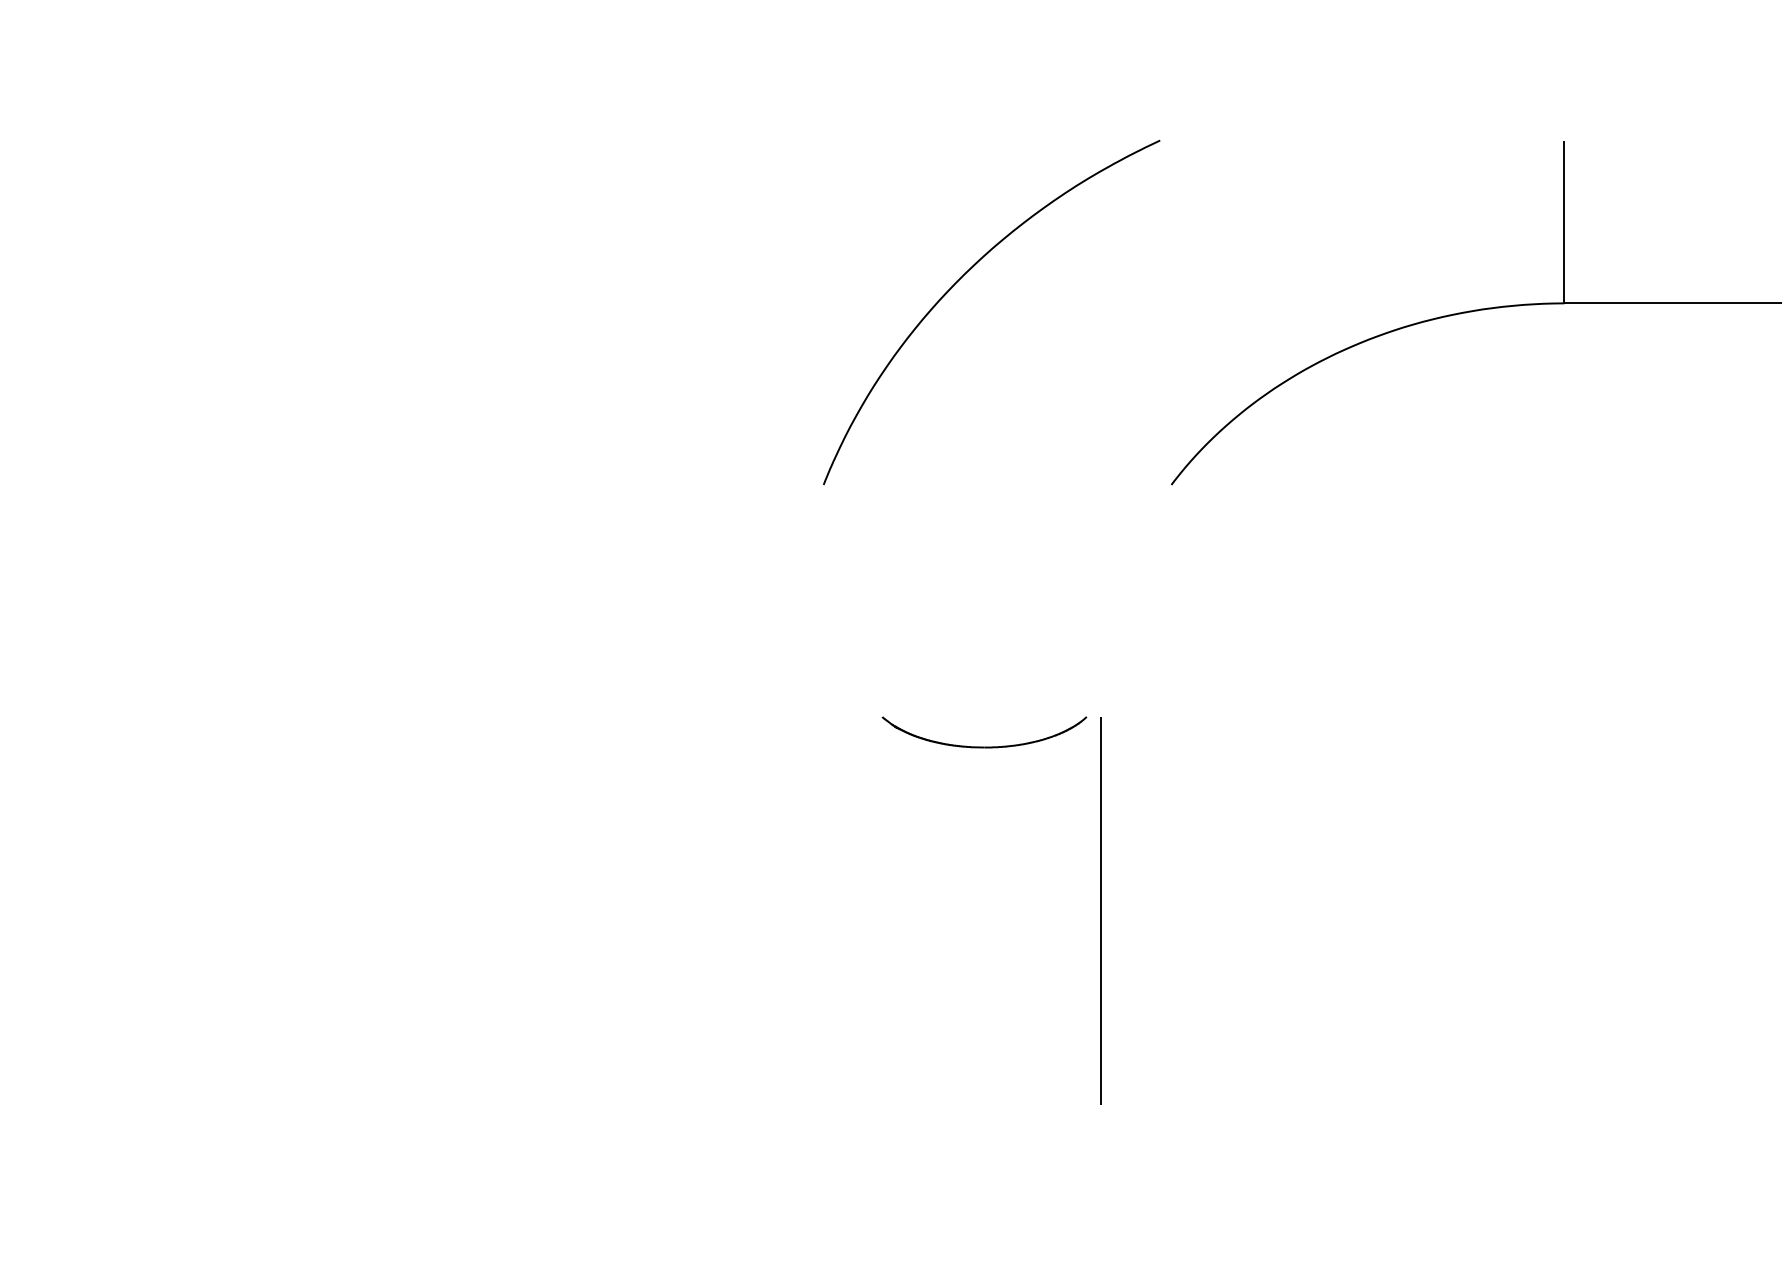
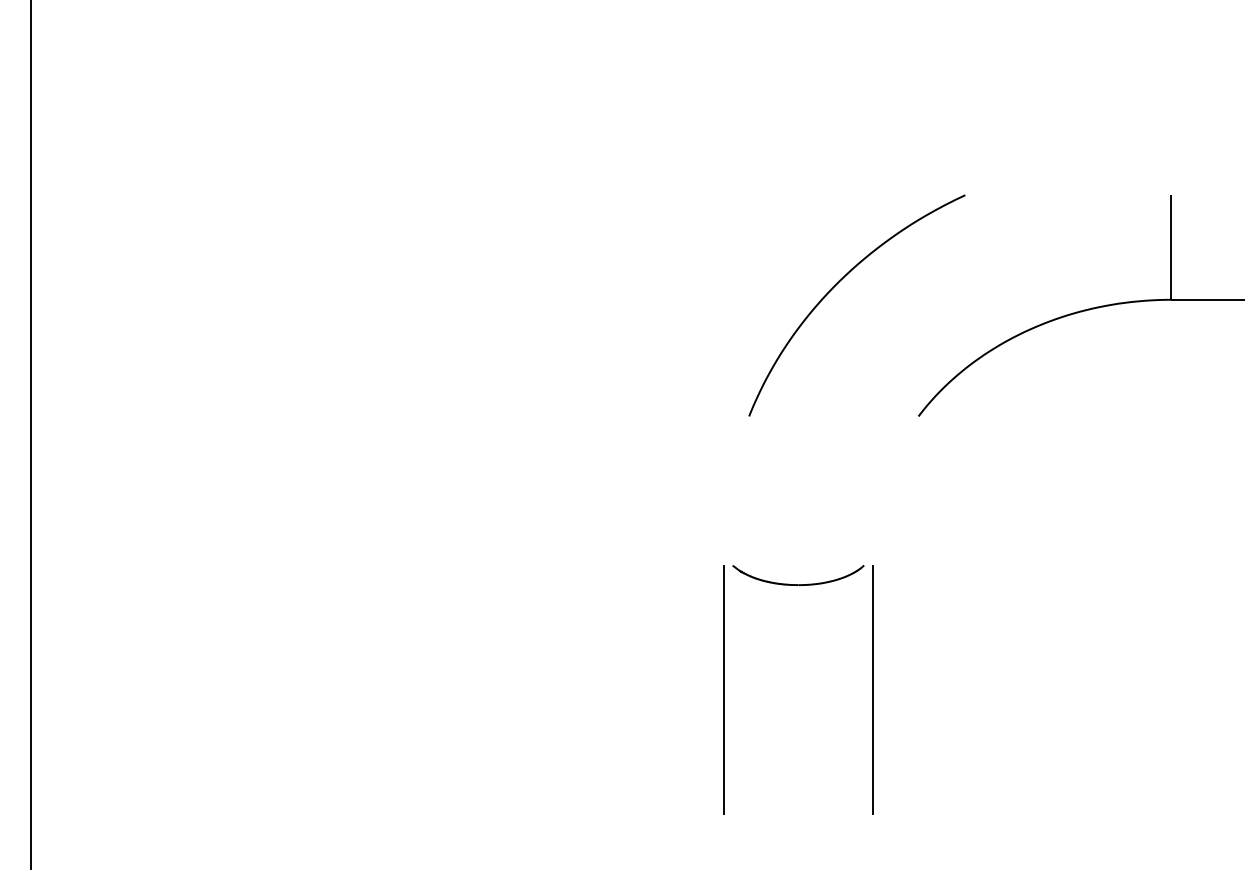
curve: (959, 281) -> (836, 285), moved
line: (867, 910) -> (723, 689), added

